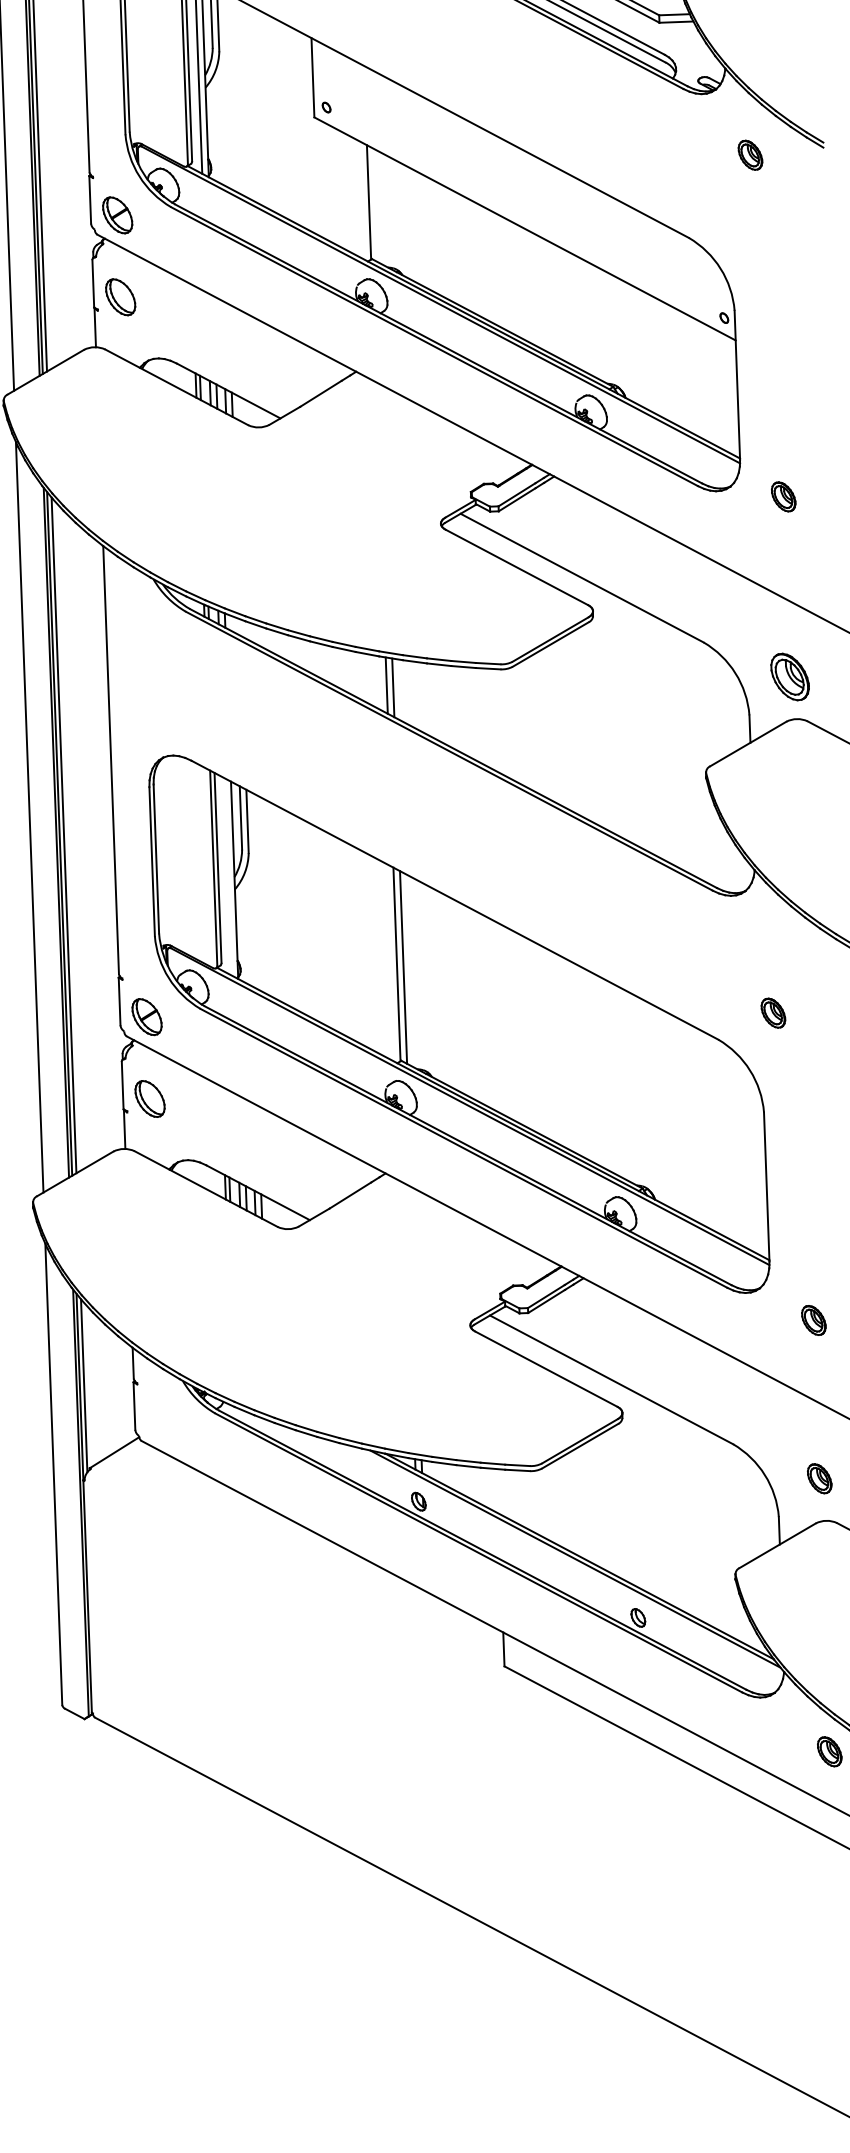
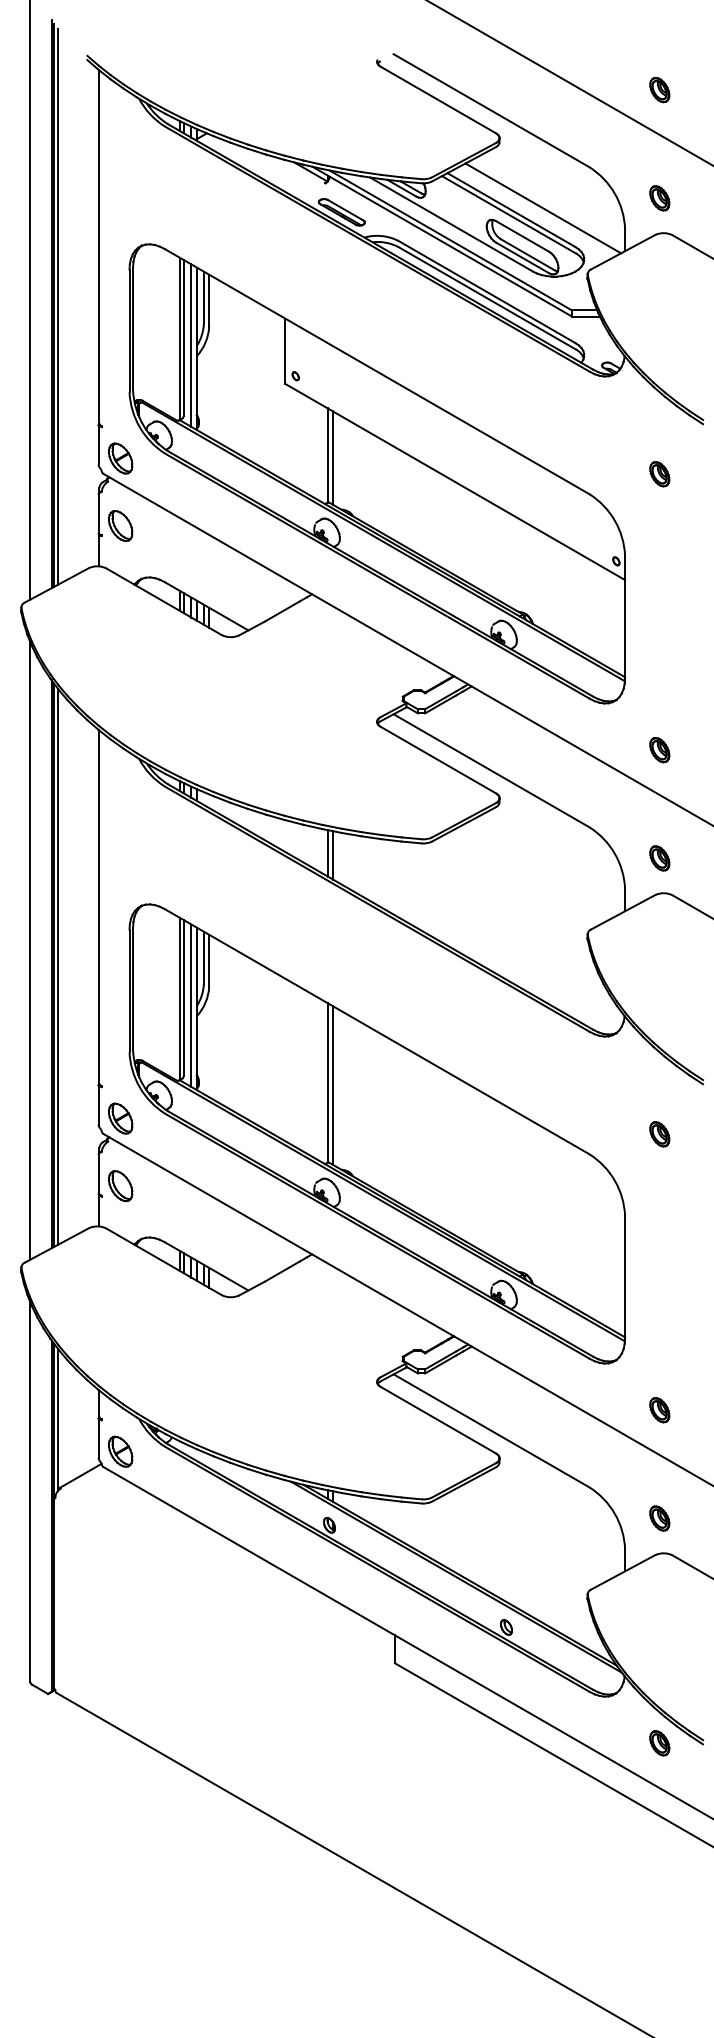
part: (750, 155) -> (659, 474), moved
line: (376, 204) -> (333, 457), added
part: (783, 497) -> (659, 750), moved
part: (789, 677) -> (659, 858), size x0.62
line: (228, 876) -> (191, 1005), added
part: (773, 1013) -> (659, 1134), moved
part: (813, 1320) -> (659, 1410), moved
part: (161, 1421) -> (120, 1451), added

